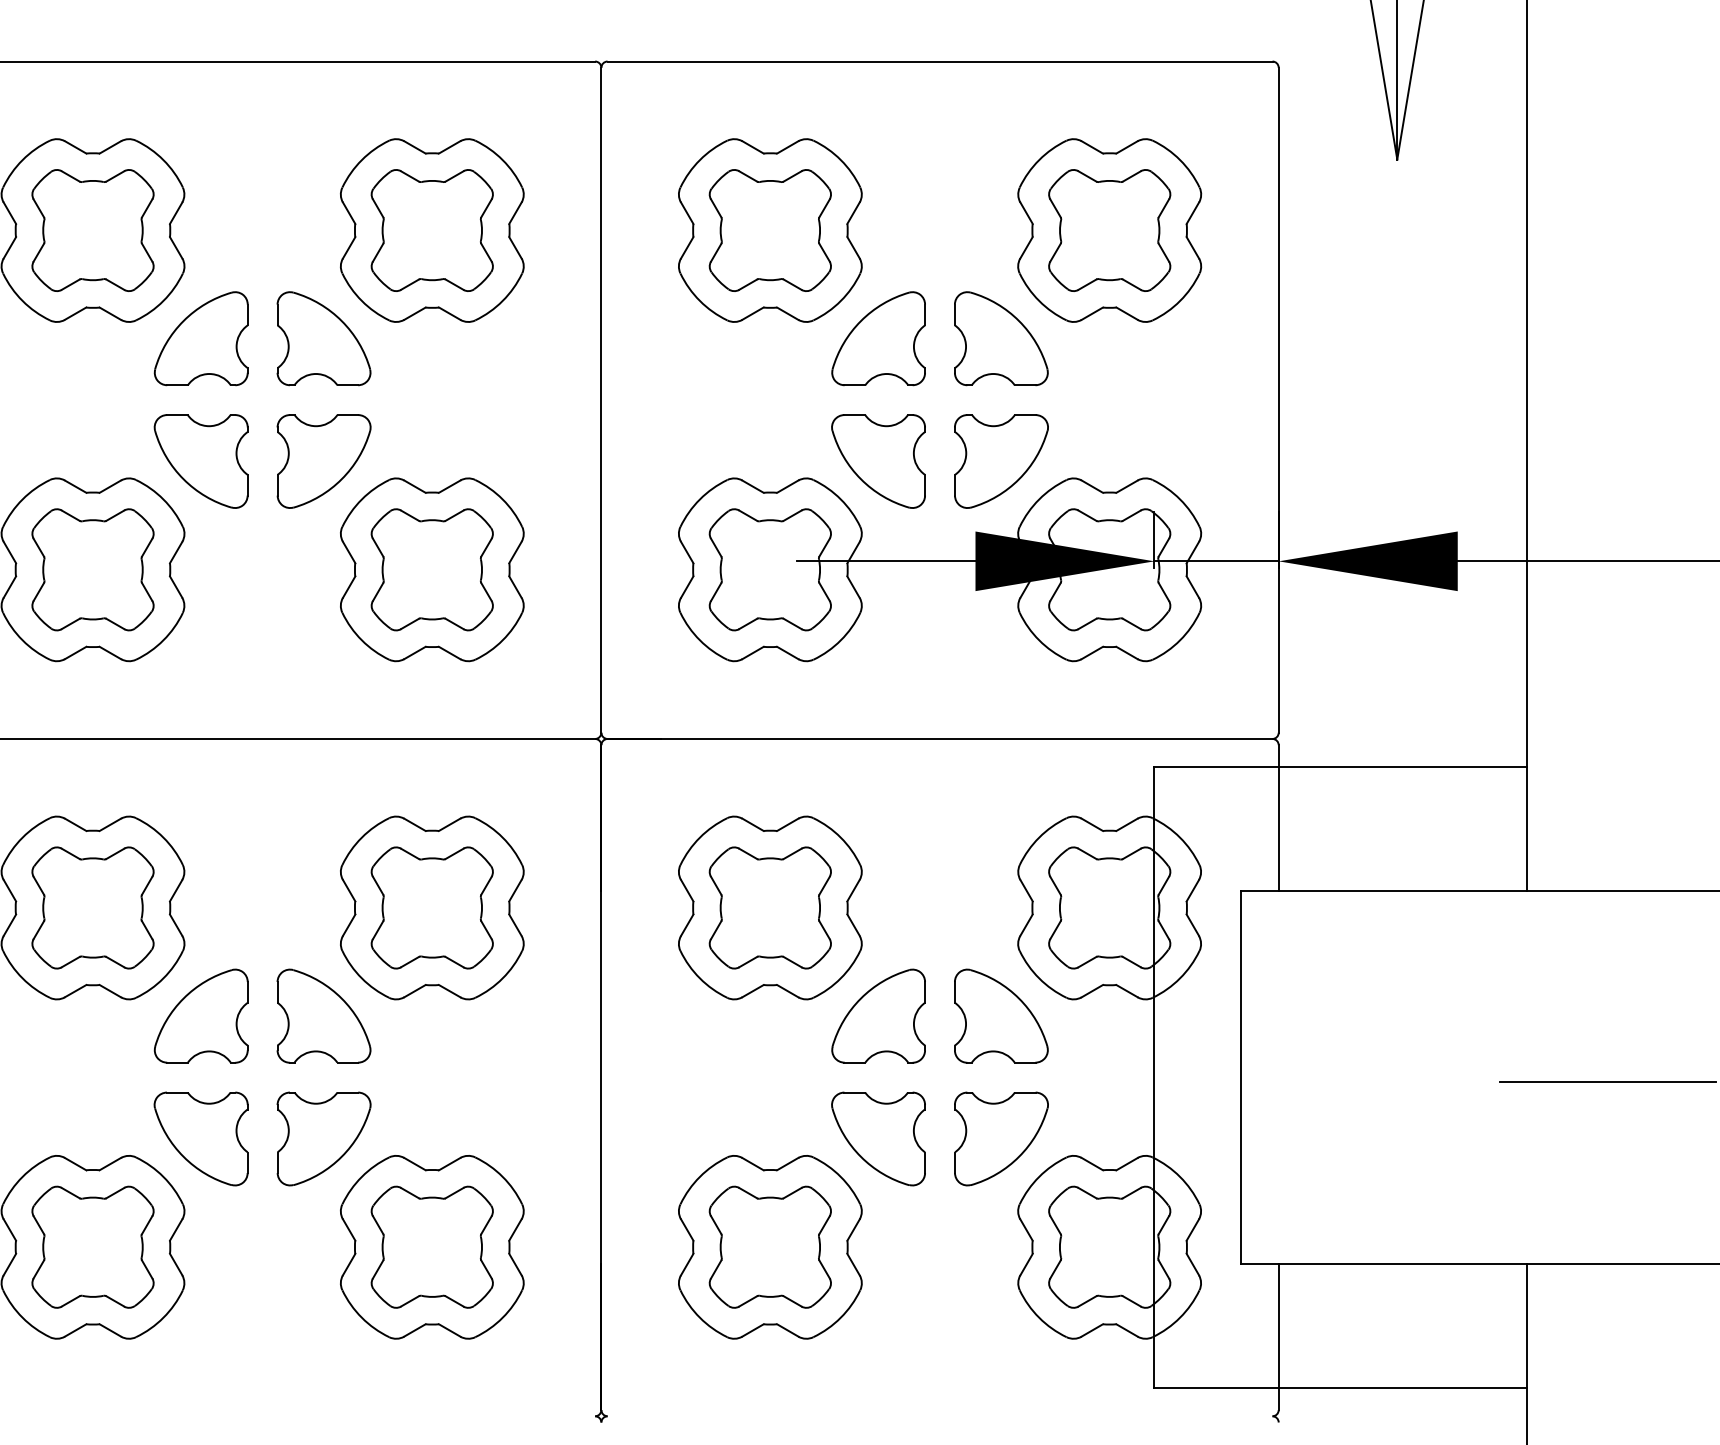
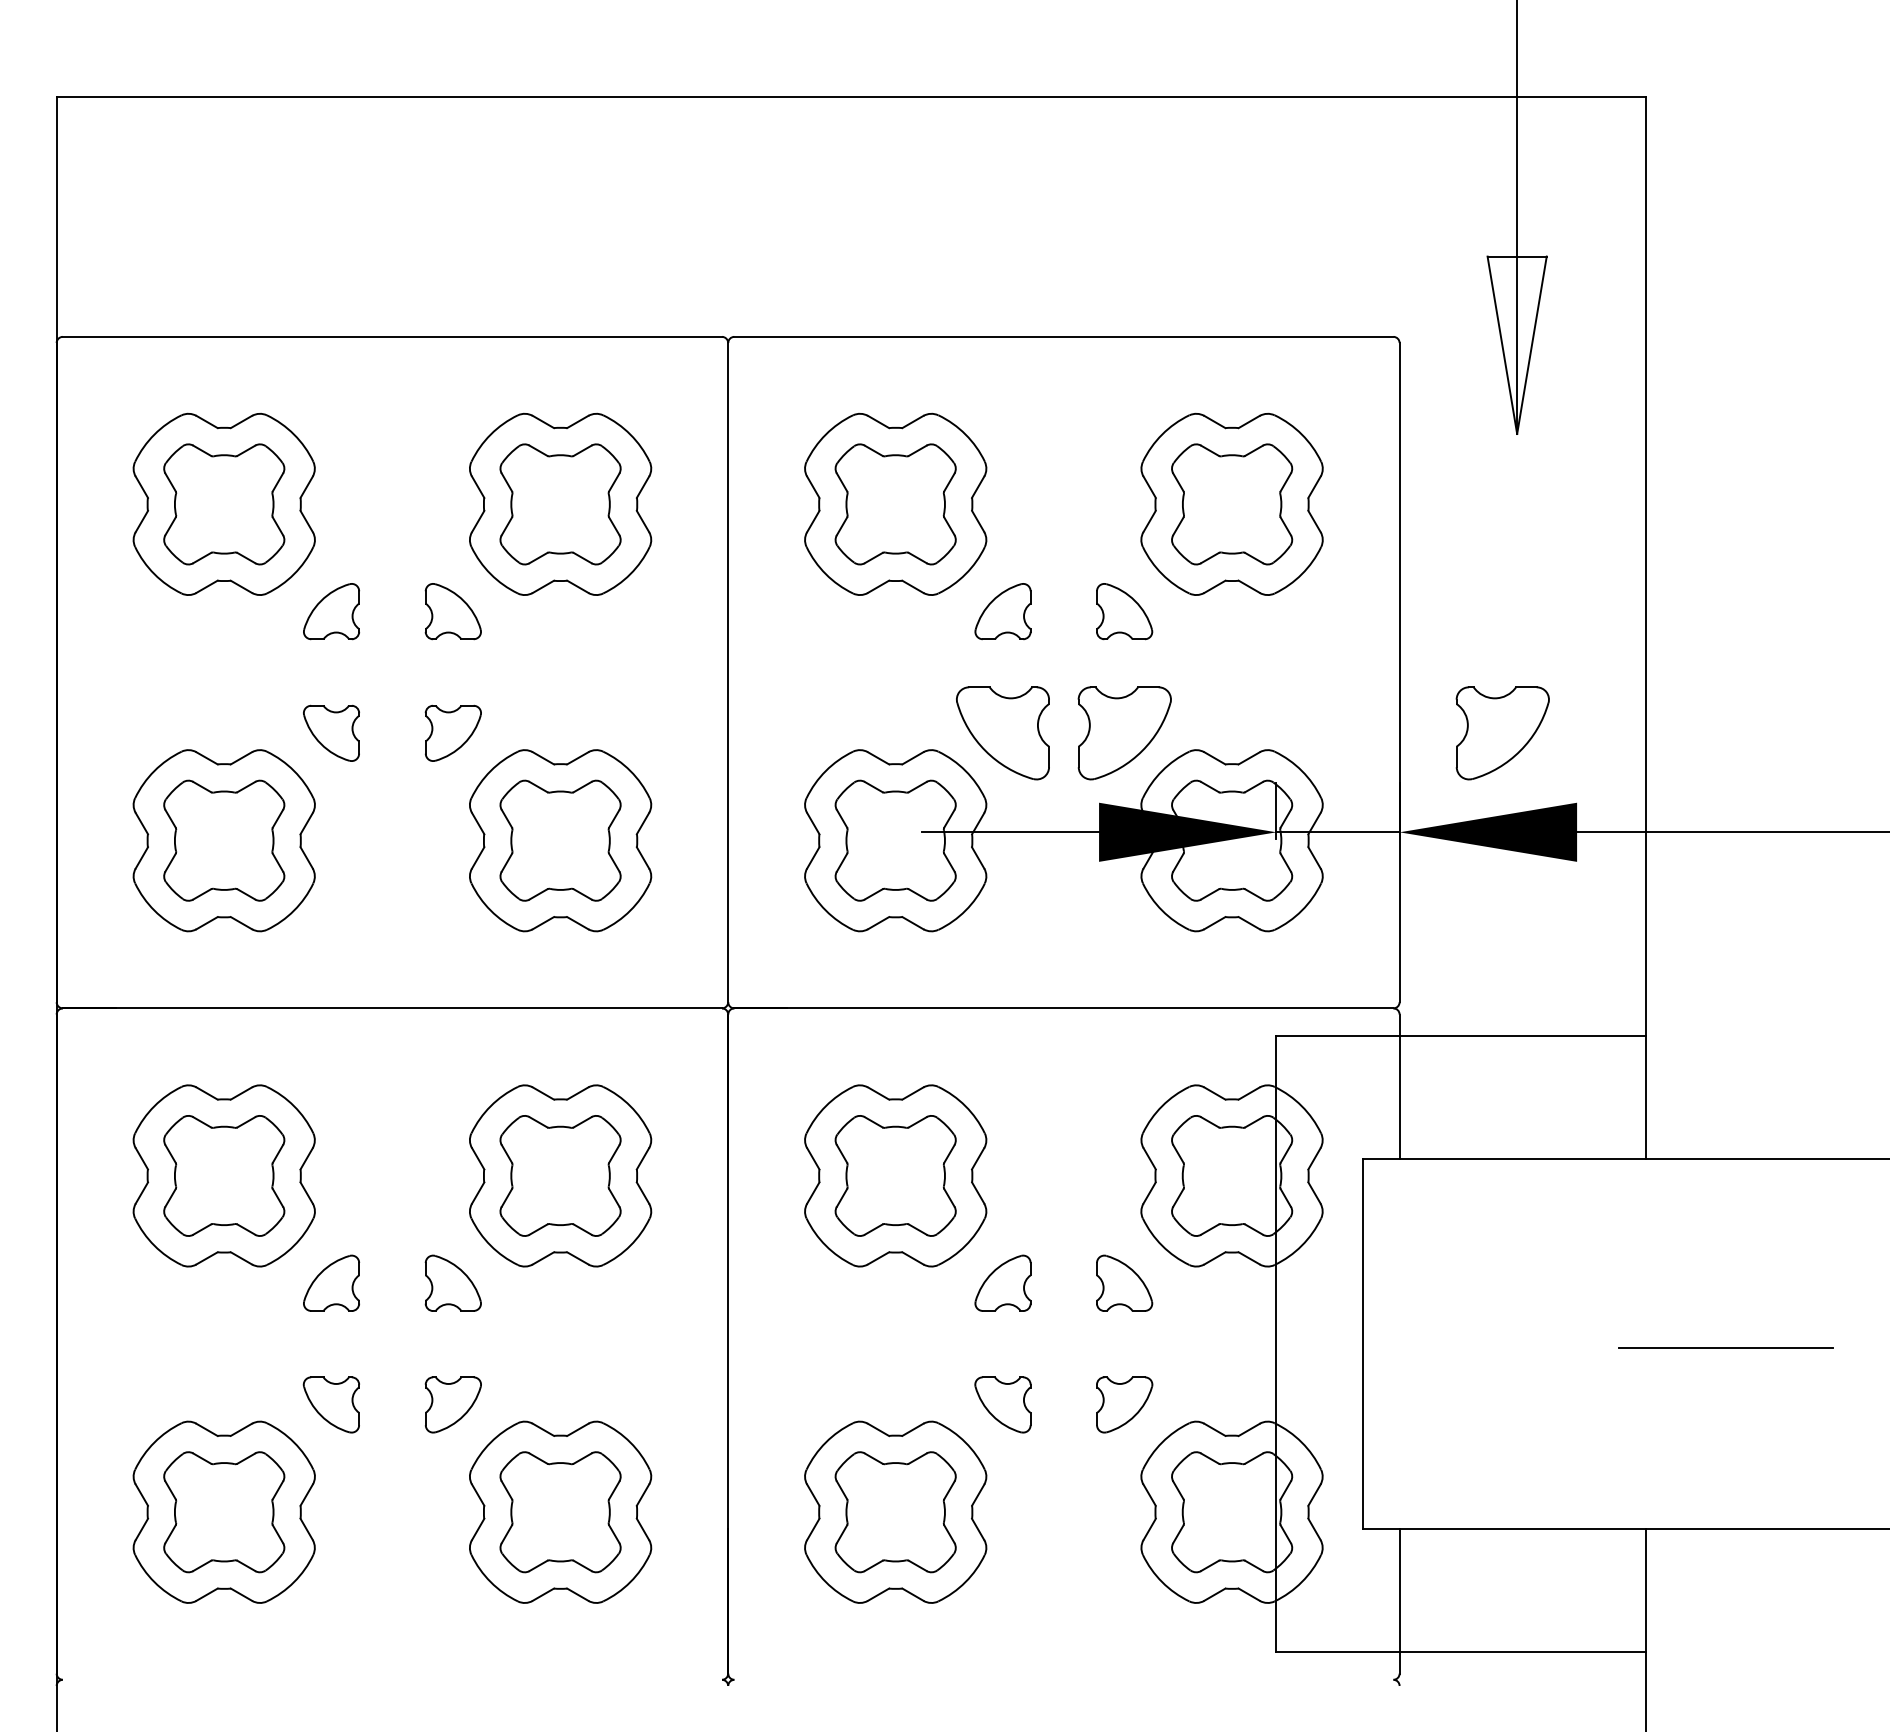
part: (201, 338) -> (331, 611), size x0.6
part: (324, 338) -> (453, 611), size x0.6
part: (878, 338) -> (1002, 611), size x0.6
part: (1001, 338) -> (1124, 611), size x0.6
part: (201, 461) -> (331, 733), size x0.6
part: (324, 461) -> (453, 733), size x0.6
part: (1382, 461) -> (1502, 733), added
part: (201, 1016) -> (331, 1283), size x0.6
part: (324, 1016) -> (453, 1283), size x0.6
part: (878, 1016) -> (1002, 1283), size x0.6
part: (1001, 1016) -> (1124, 1283), size x0.6
part: (201, 1138) -> (331, 1404), size x0.6
part: (324, 1138) -> (453, 1404), size x0.6
part: (878, 1138) -> (1002, 1404), size x0.6
part: (1001, 1138) -> (1124, 1404), size x0.6

